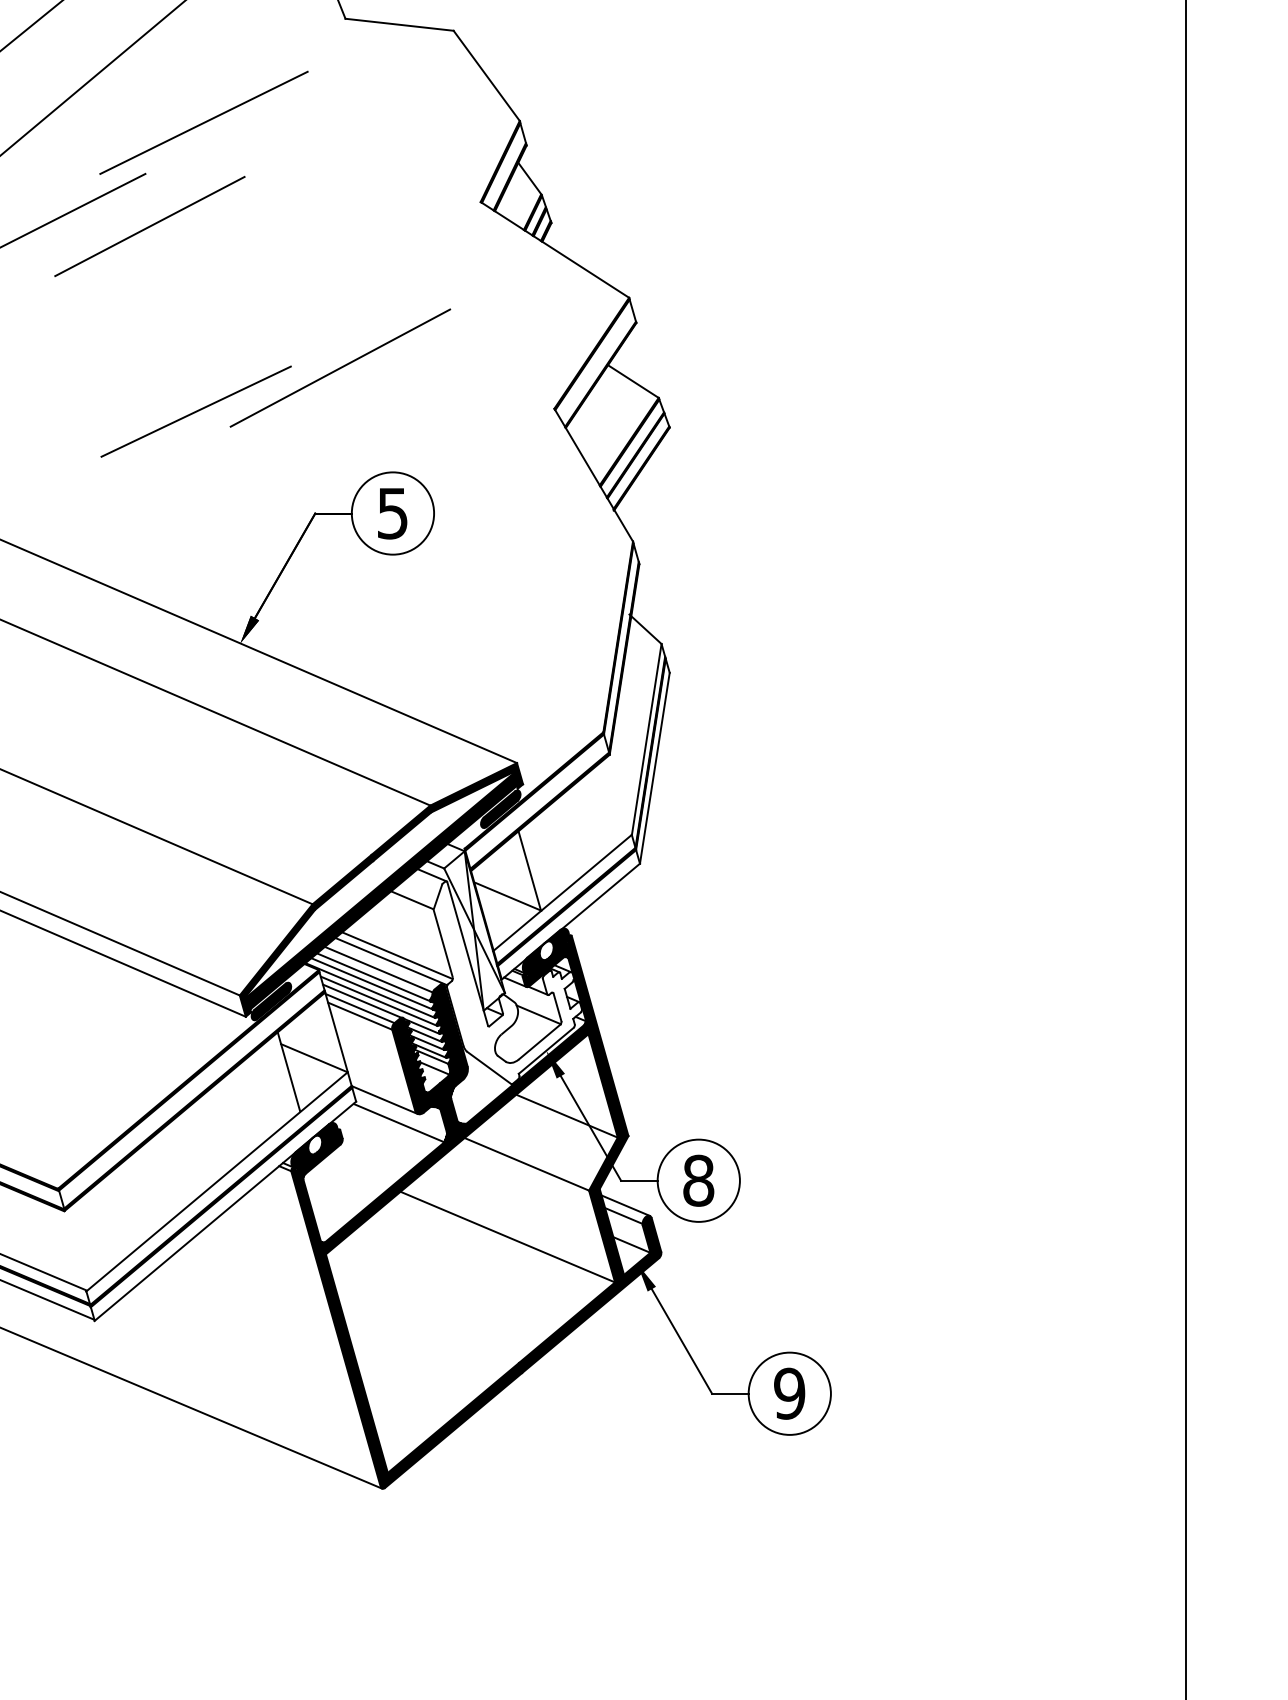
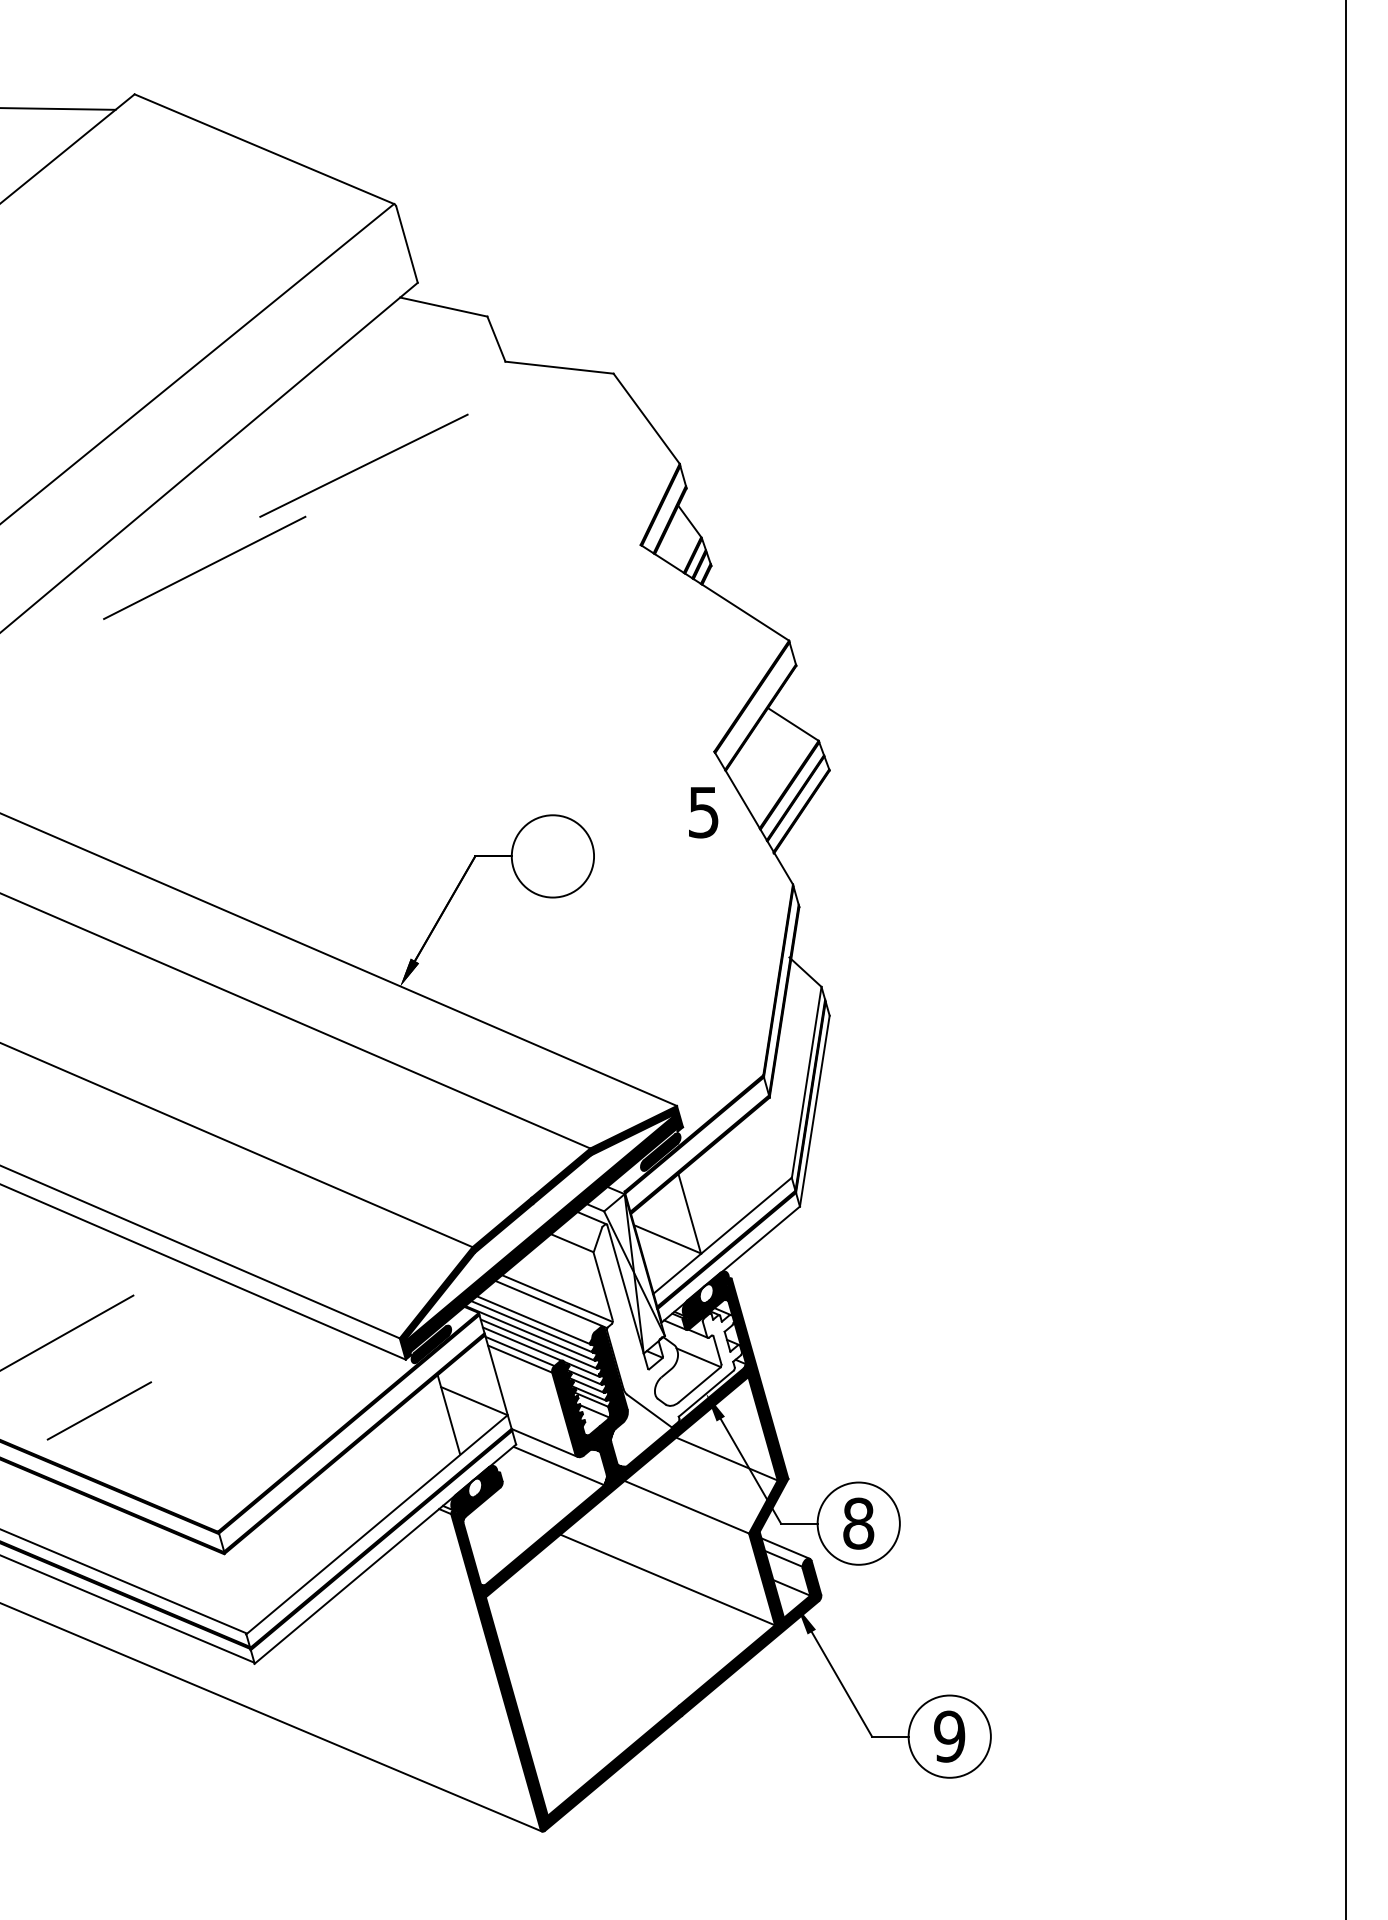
line: (149, 225) -> (309, 568), removed
line: (340, 367) -> (500, 710), removed
line: (195, 411) -> (355, 754), removed
text: (392, 513) -> (703, 812), moved
line: (378, 969) -> (538, 1312), removed

